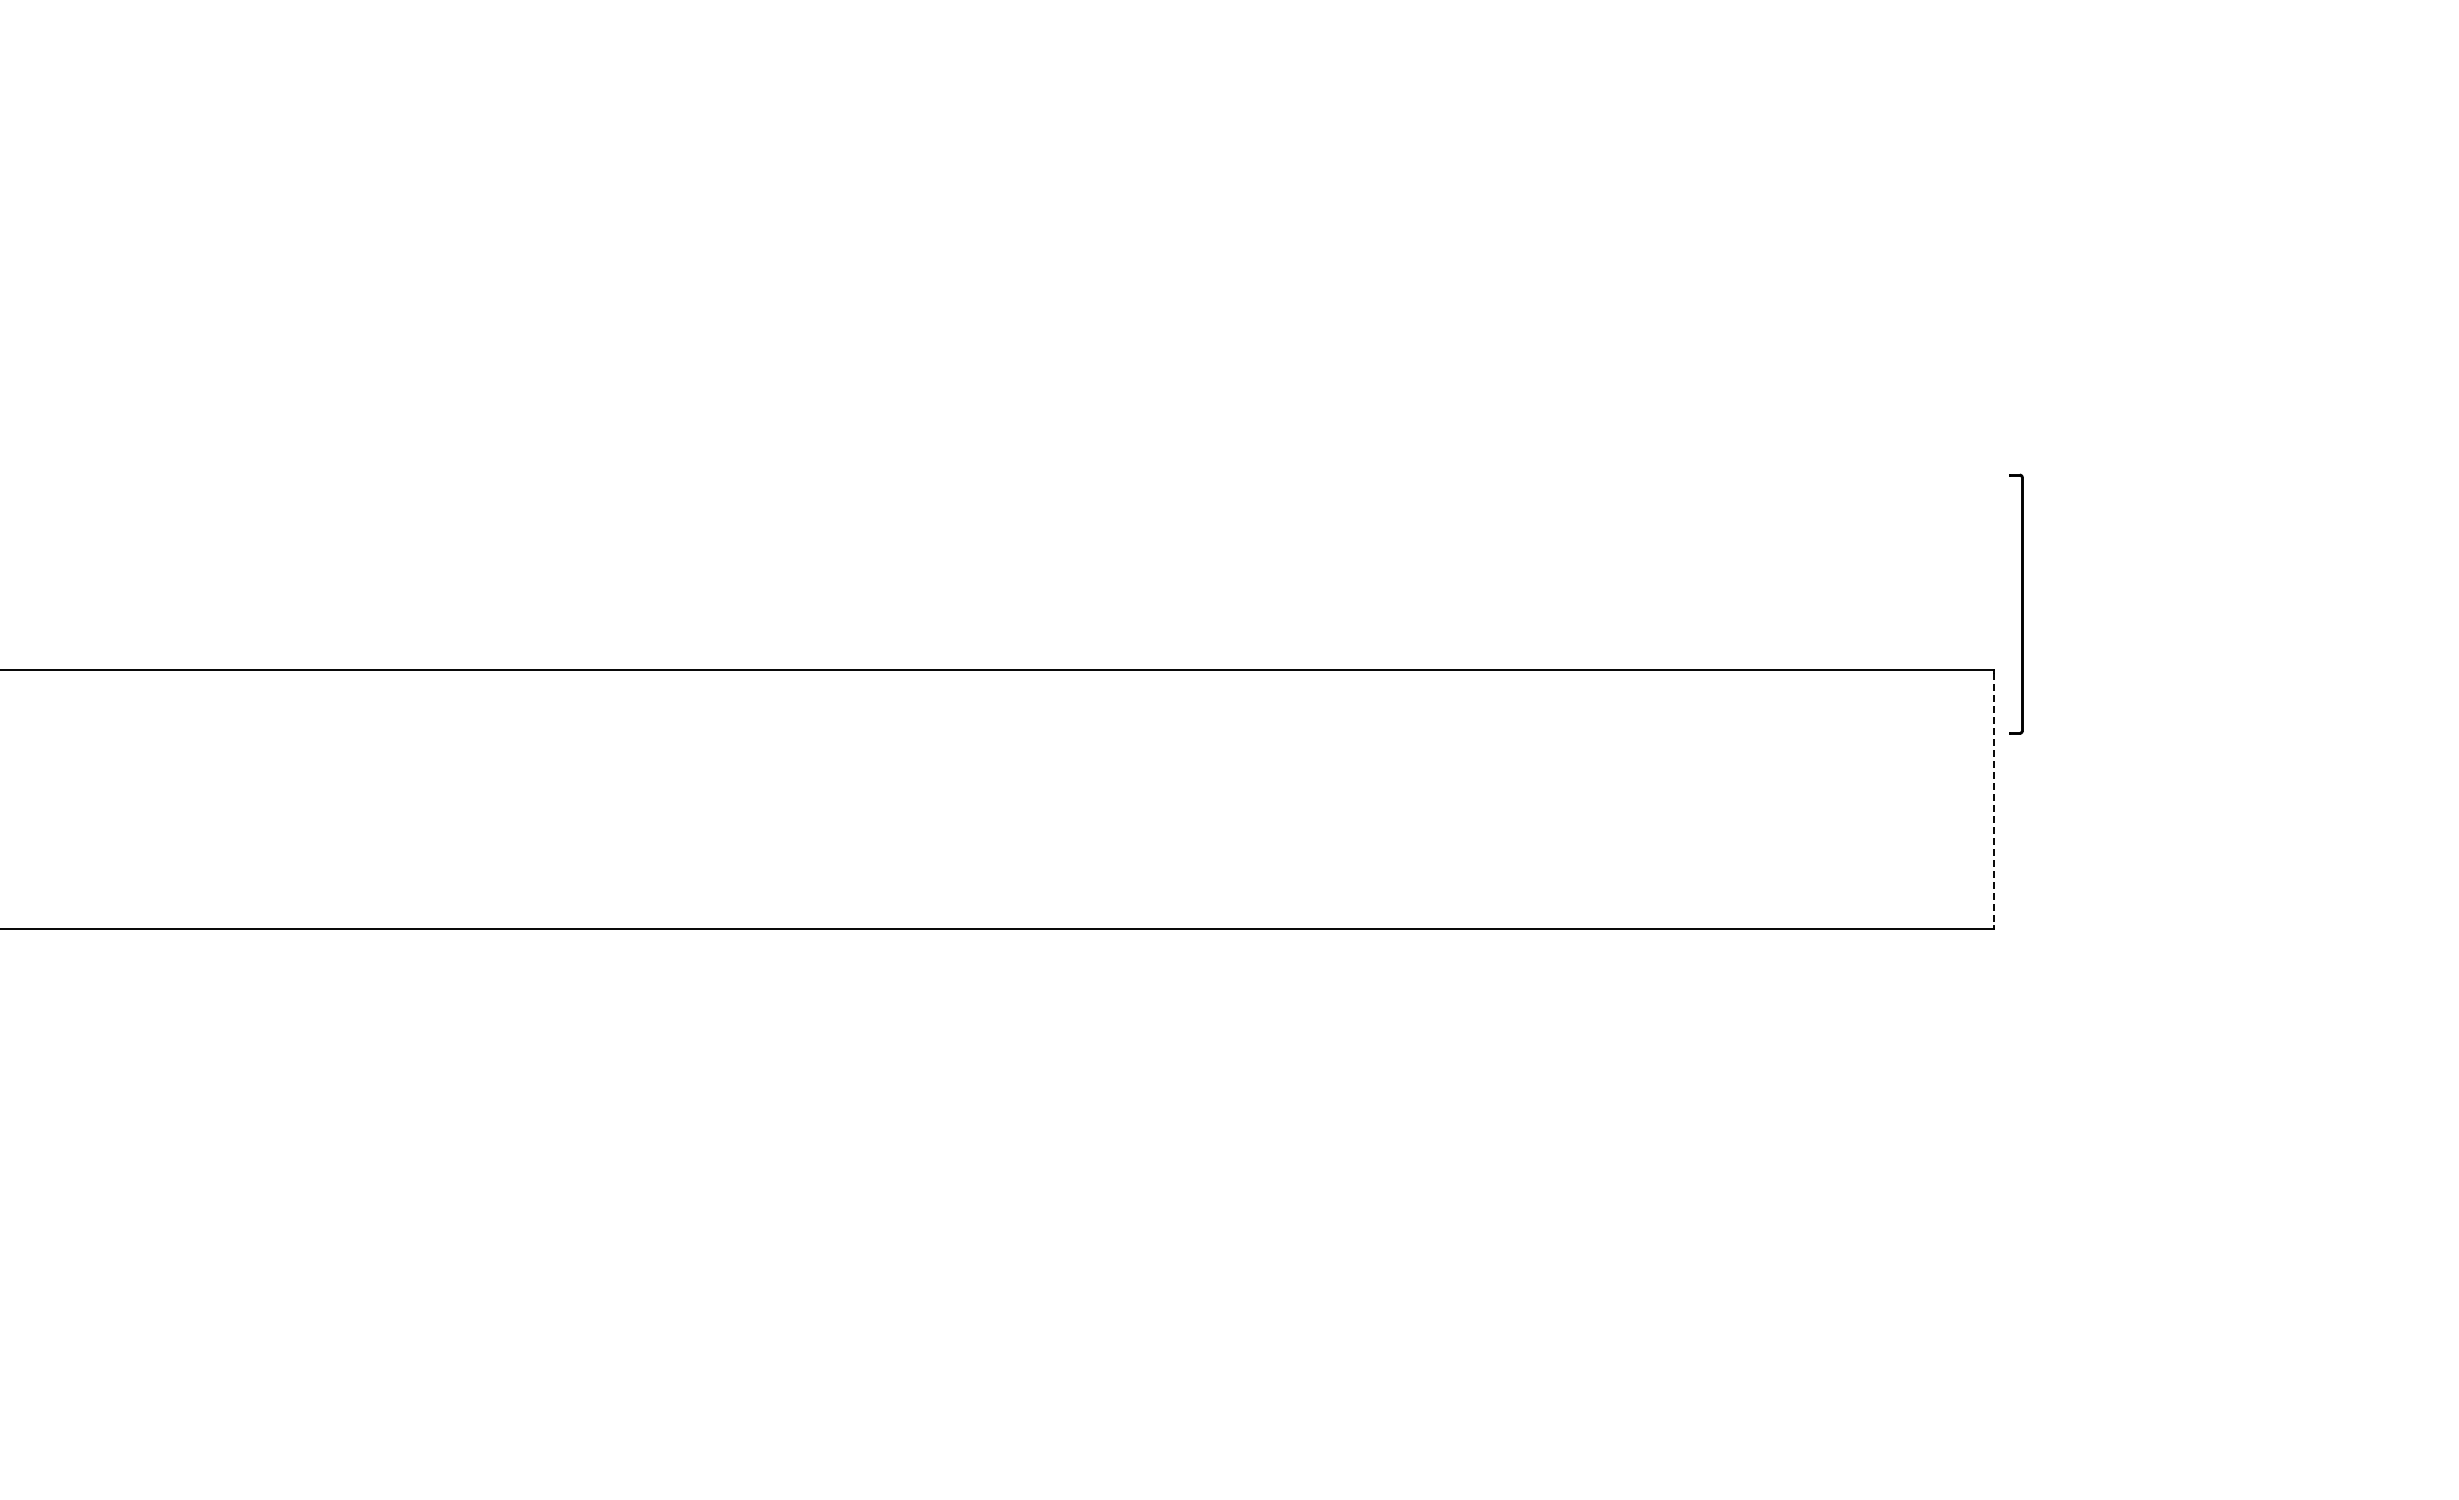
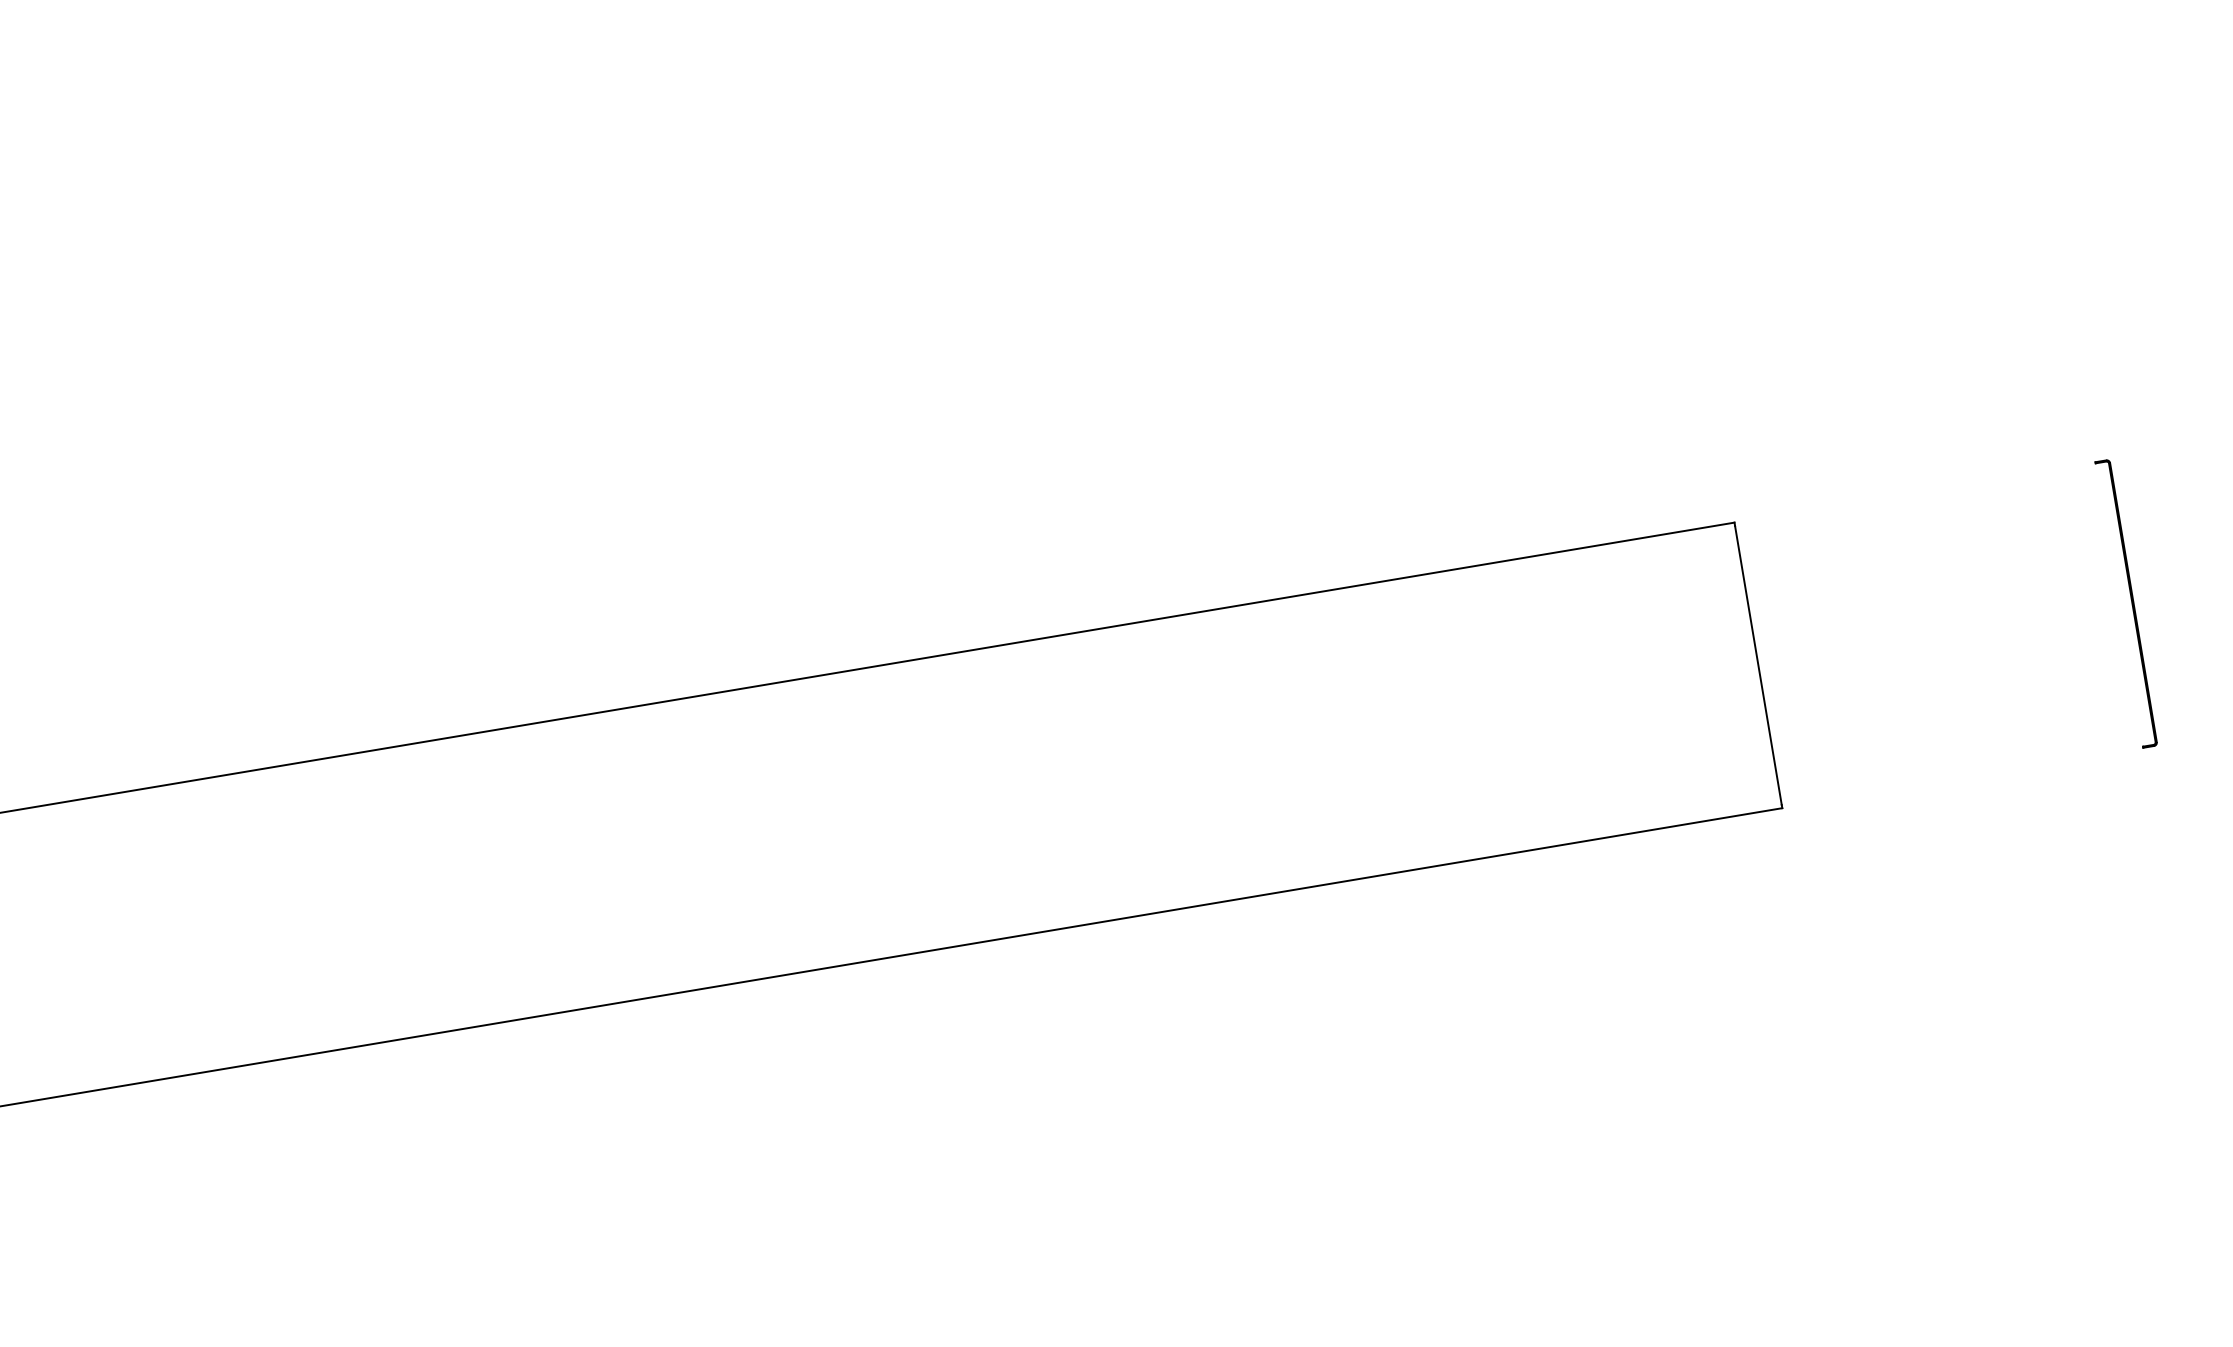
part: (2016, 603) -> (2126, 602), moved
line: (1994, 799) -> (1758, 665), dashed -> solid

